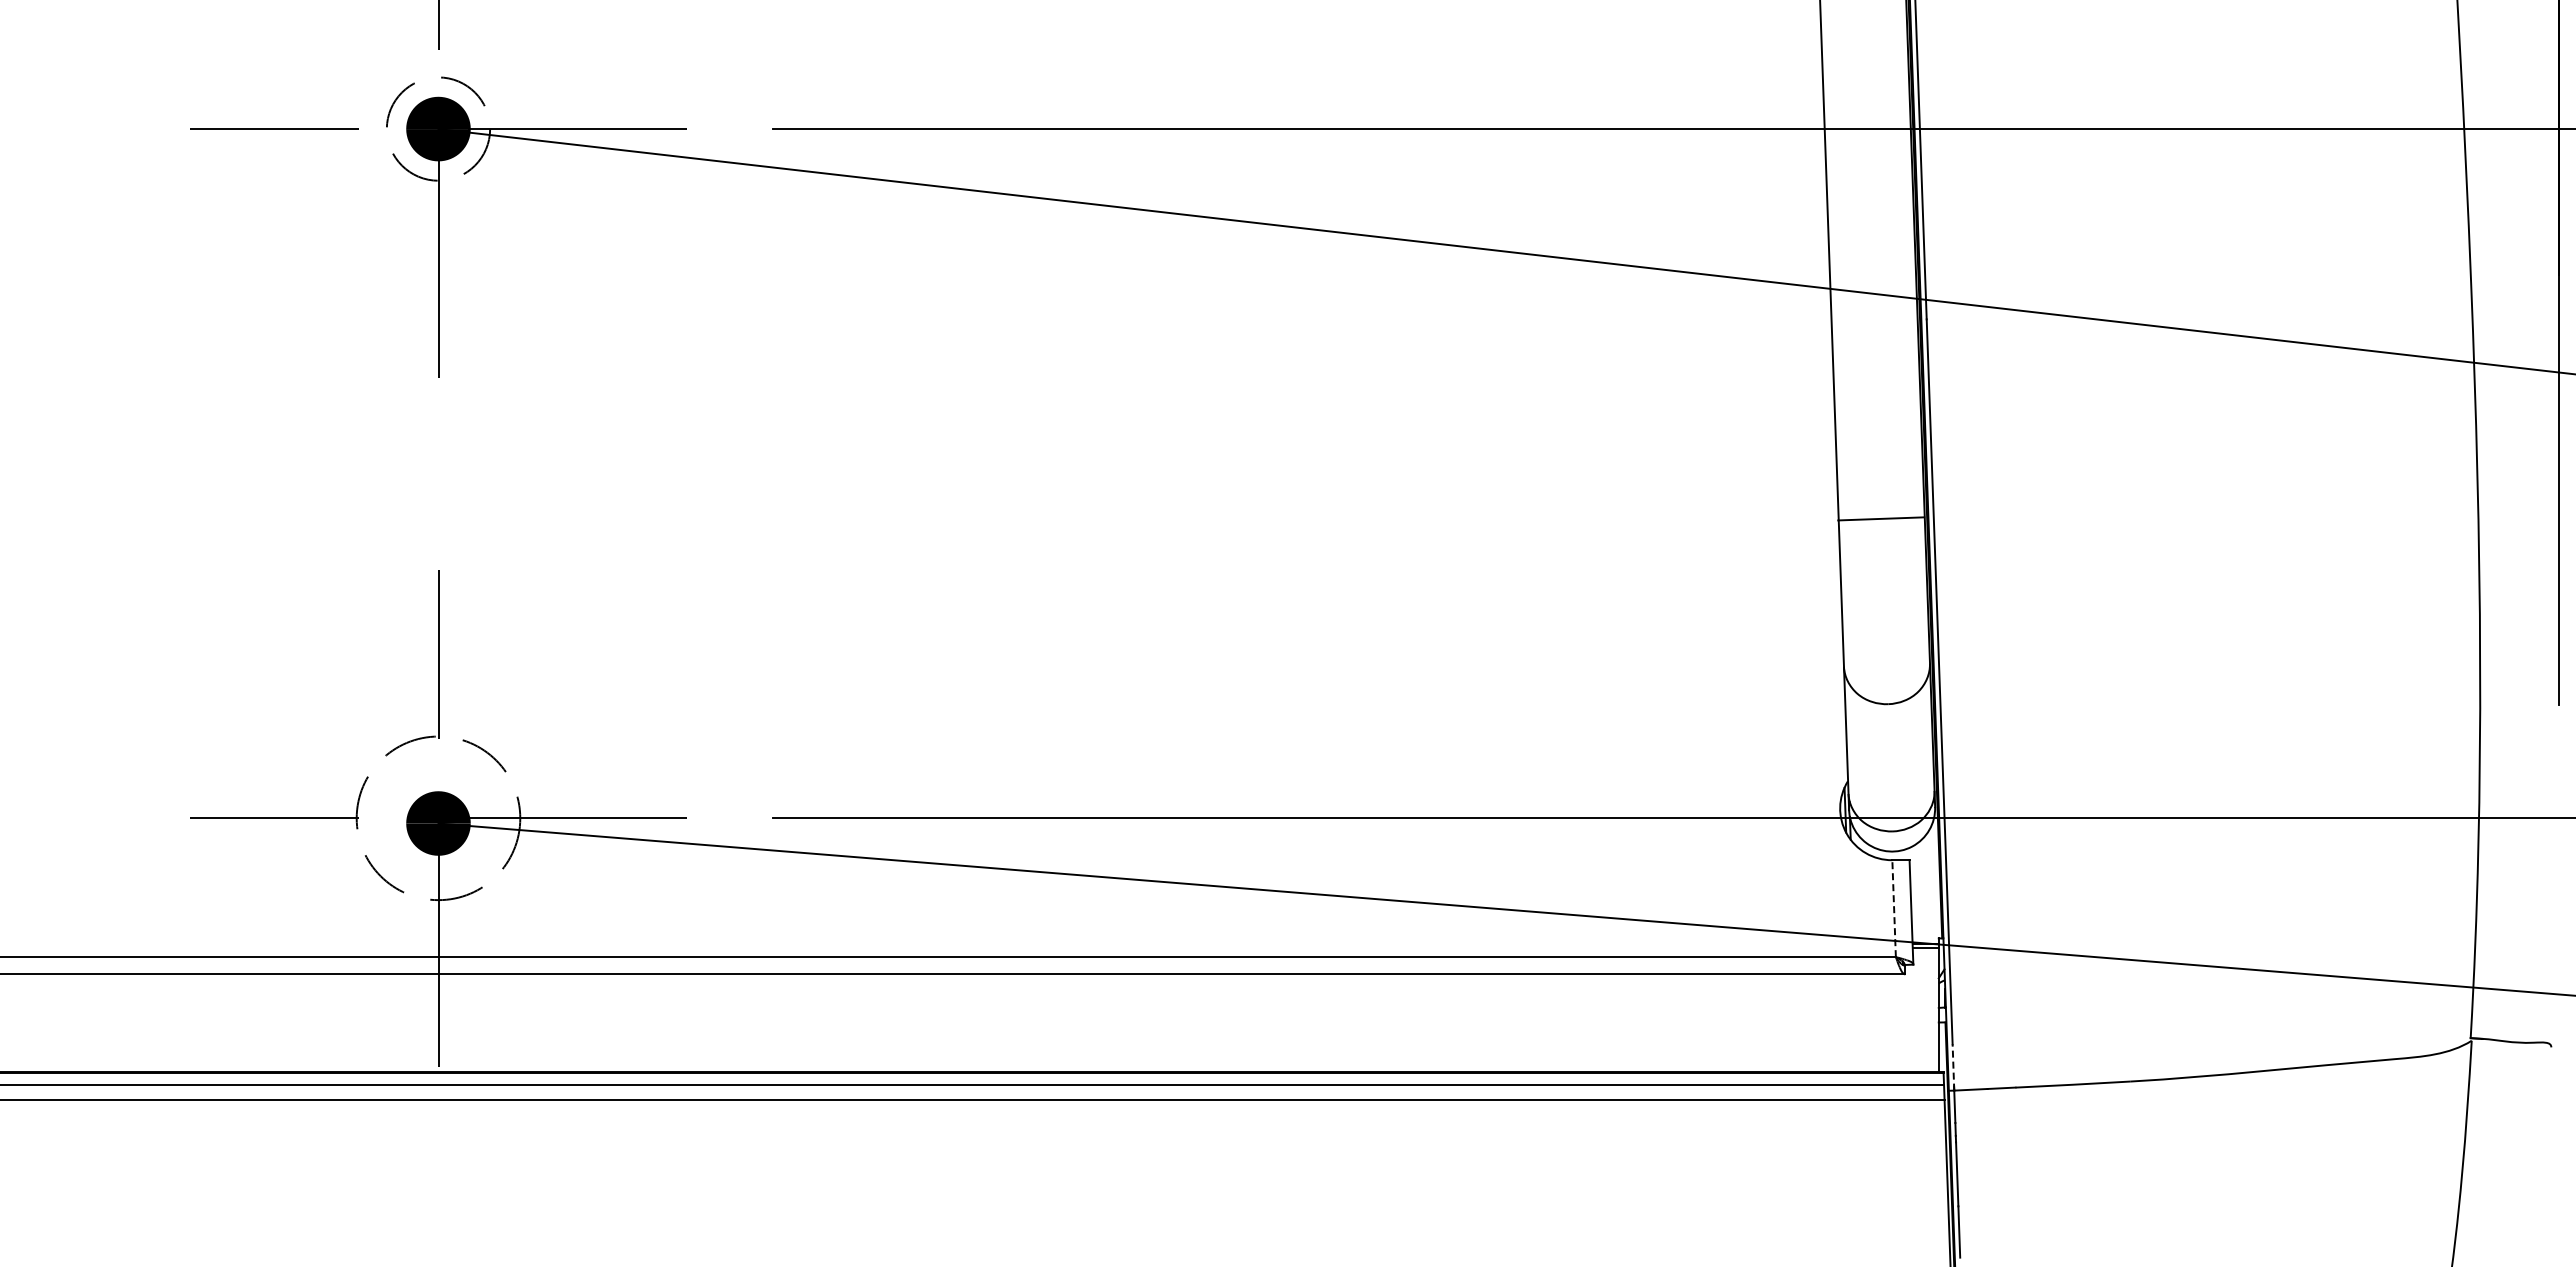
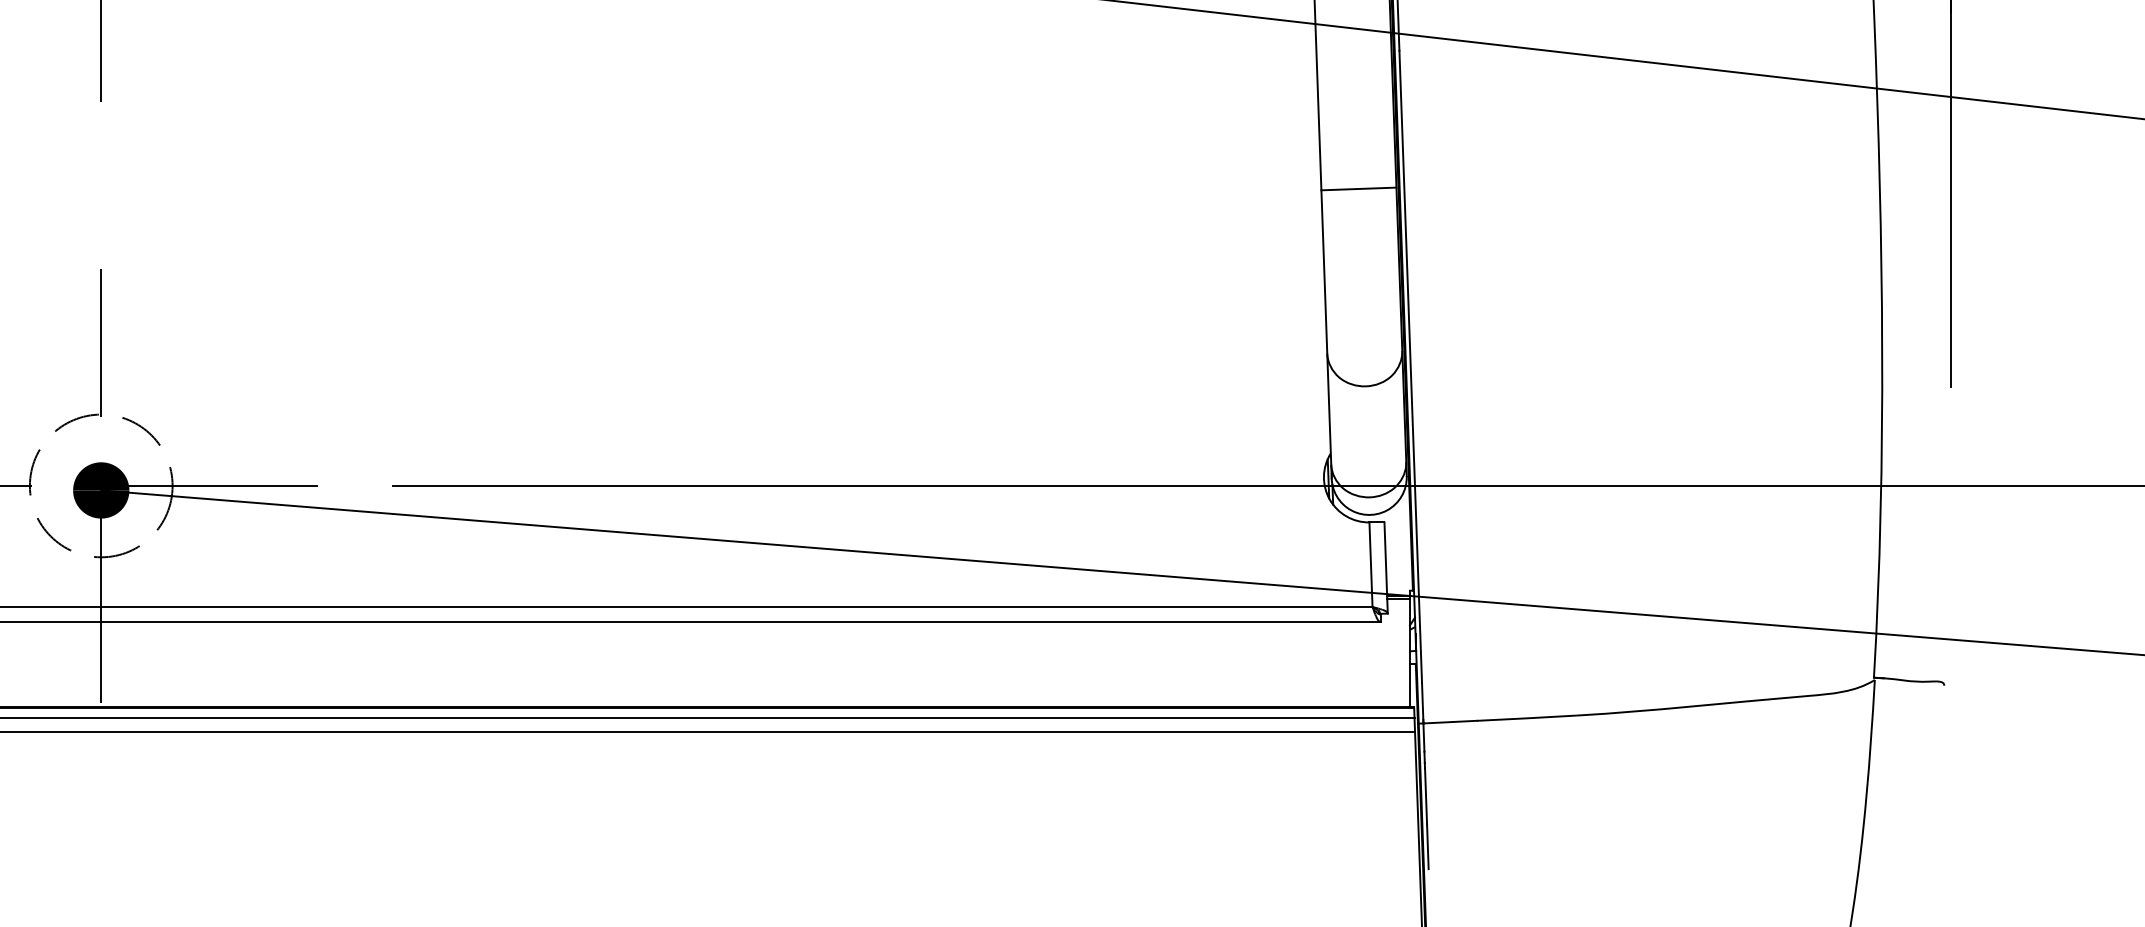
line: (1881, 518) -> (1359, 188), moved
line: (1894, 908) -> (1371, 564), dashed -> solid
line: (1953, 1066) -> (1422, 702), dashed -> solid

